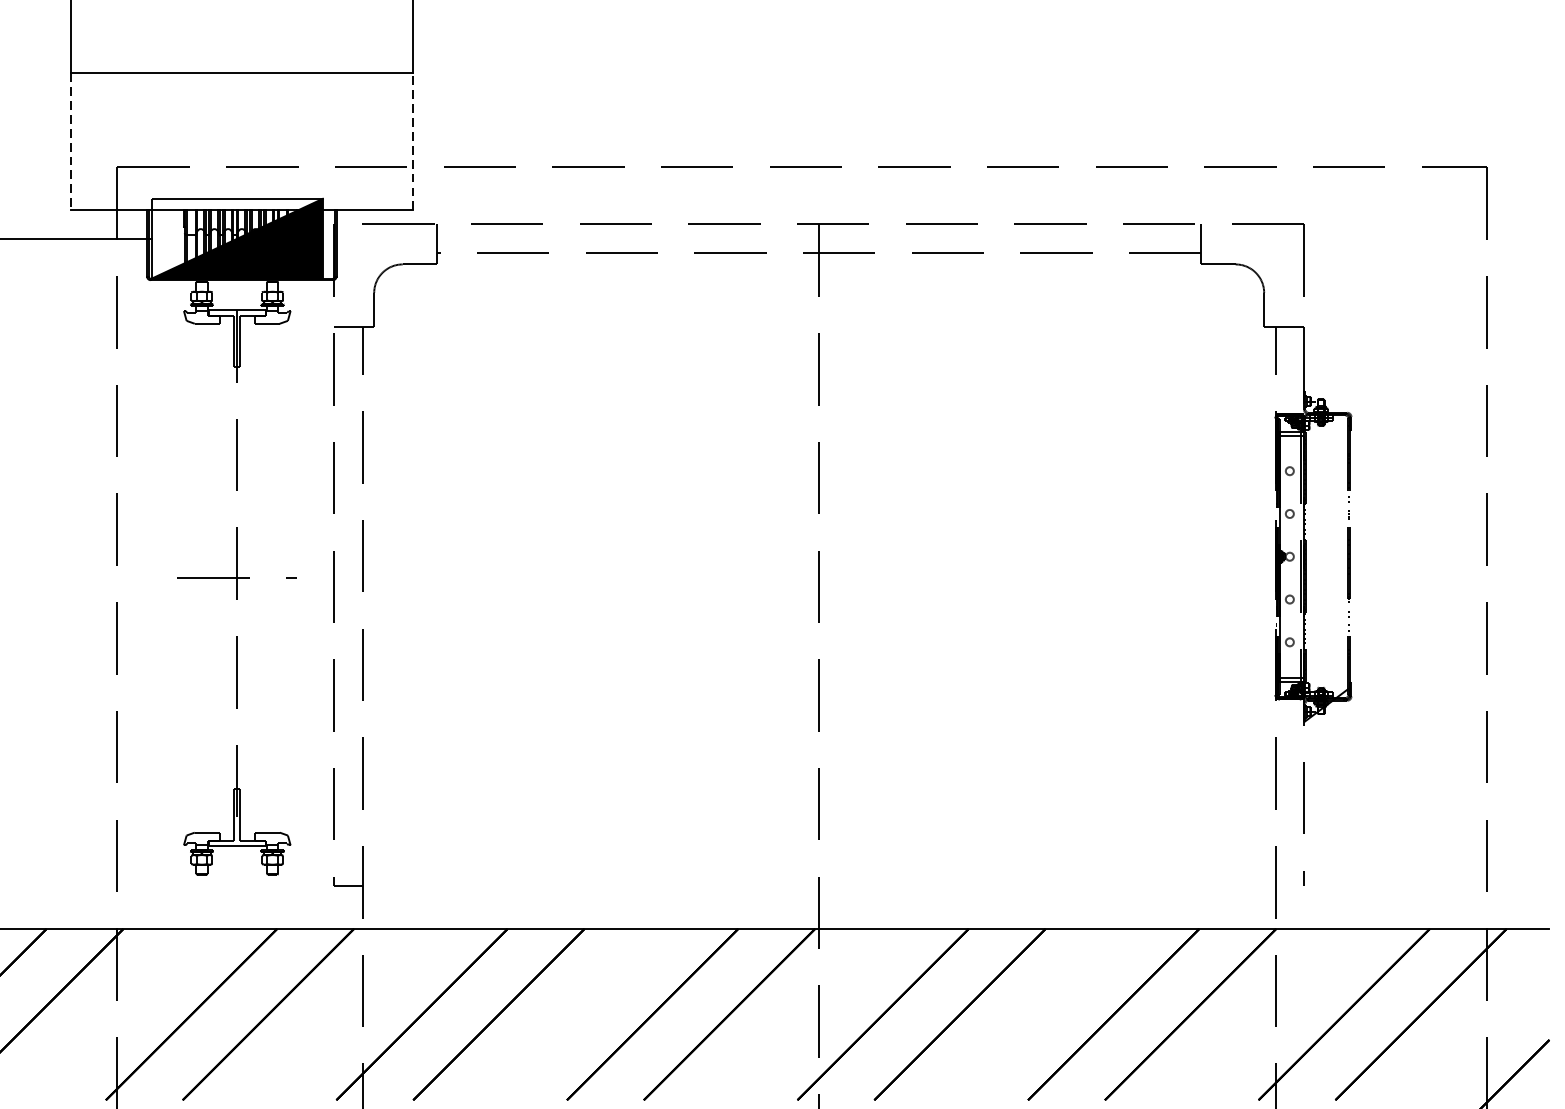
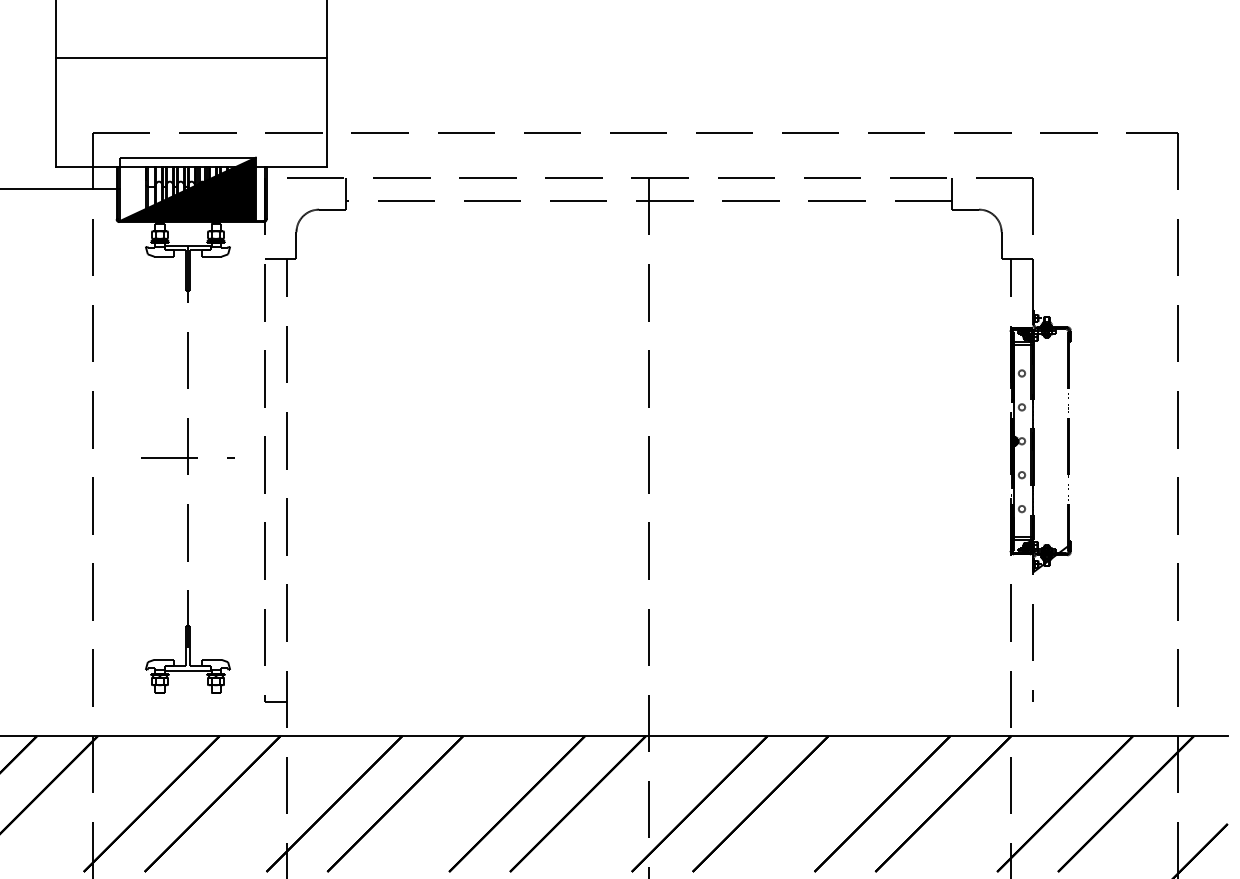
line: (413, 140) -> (327, 111), dashed -> solid
line: (71, 141) -> (56, 112), dashed -> solid

